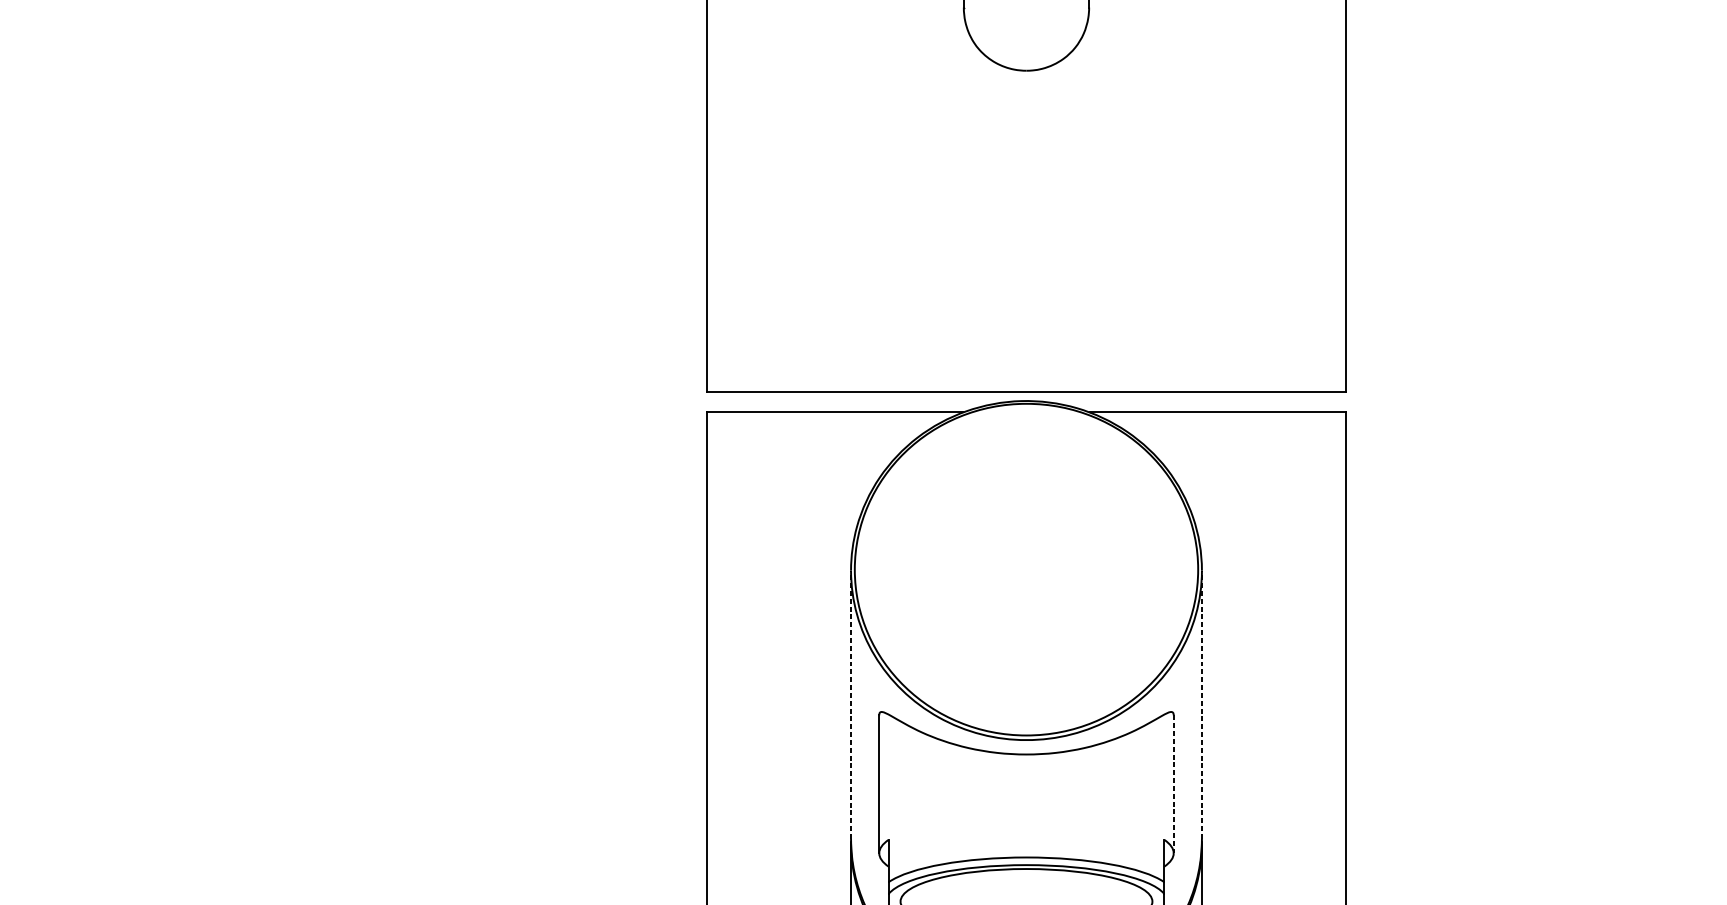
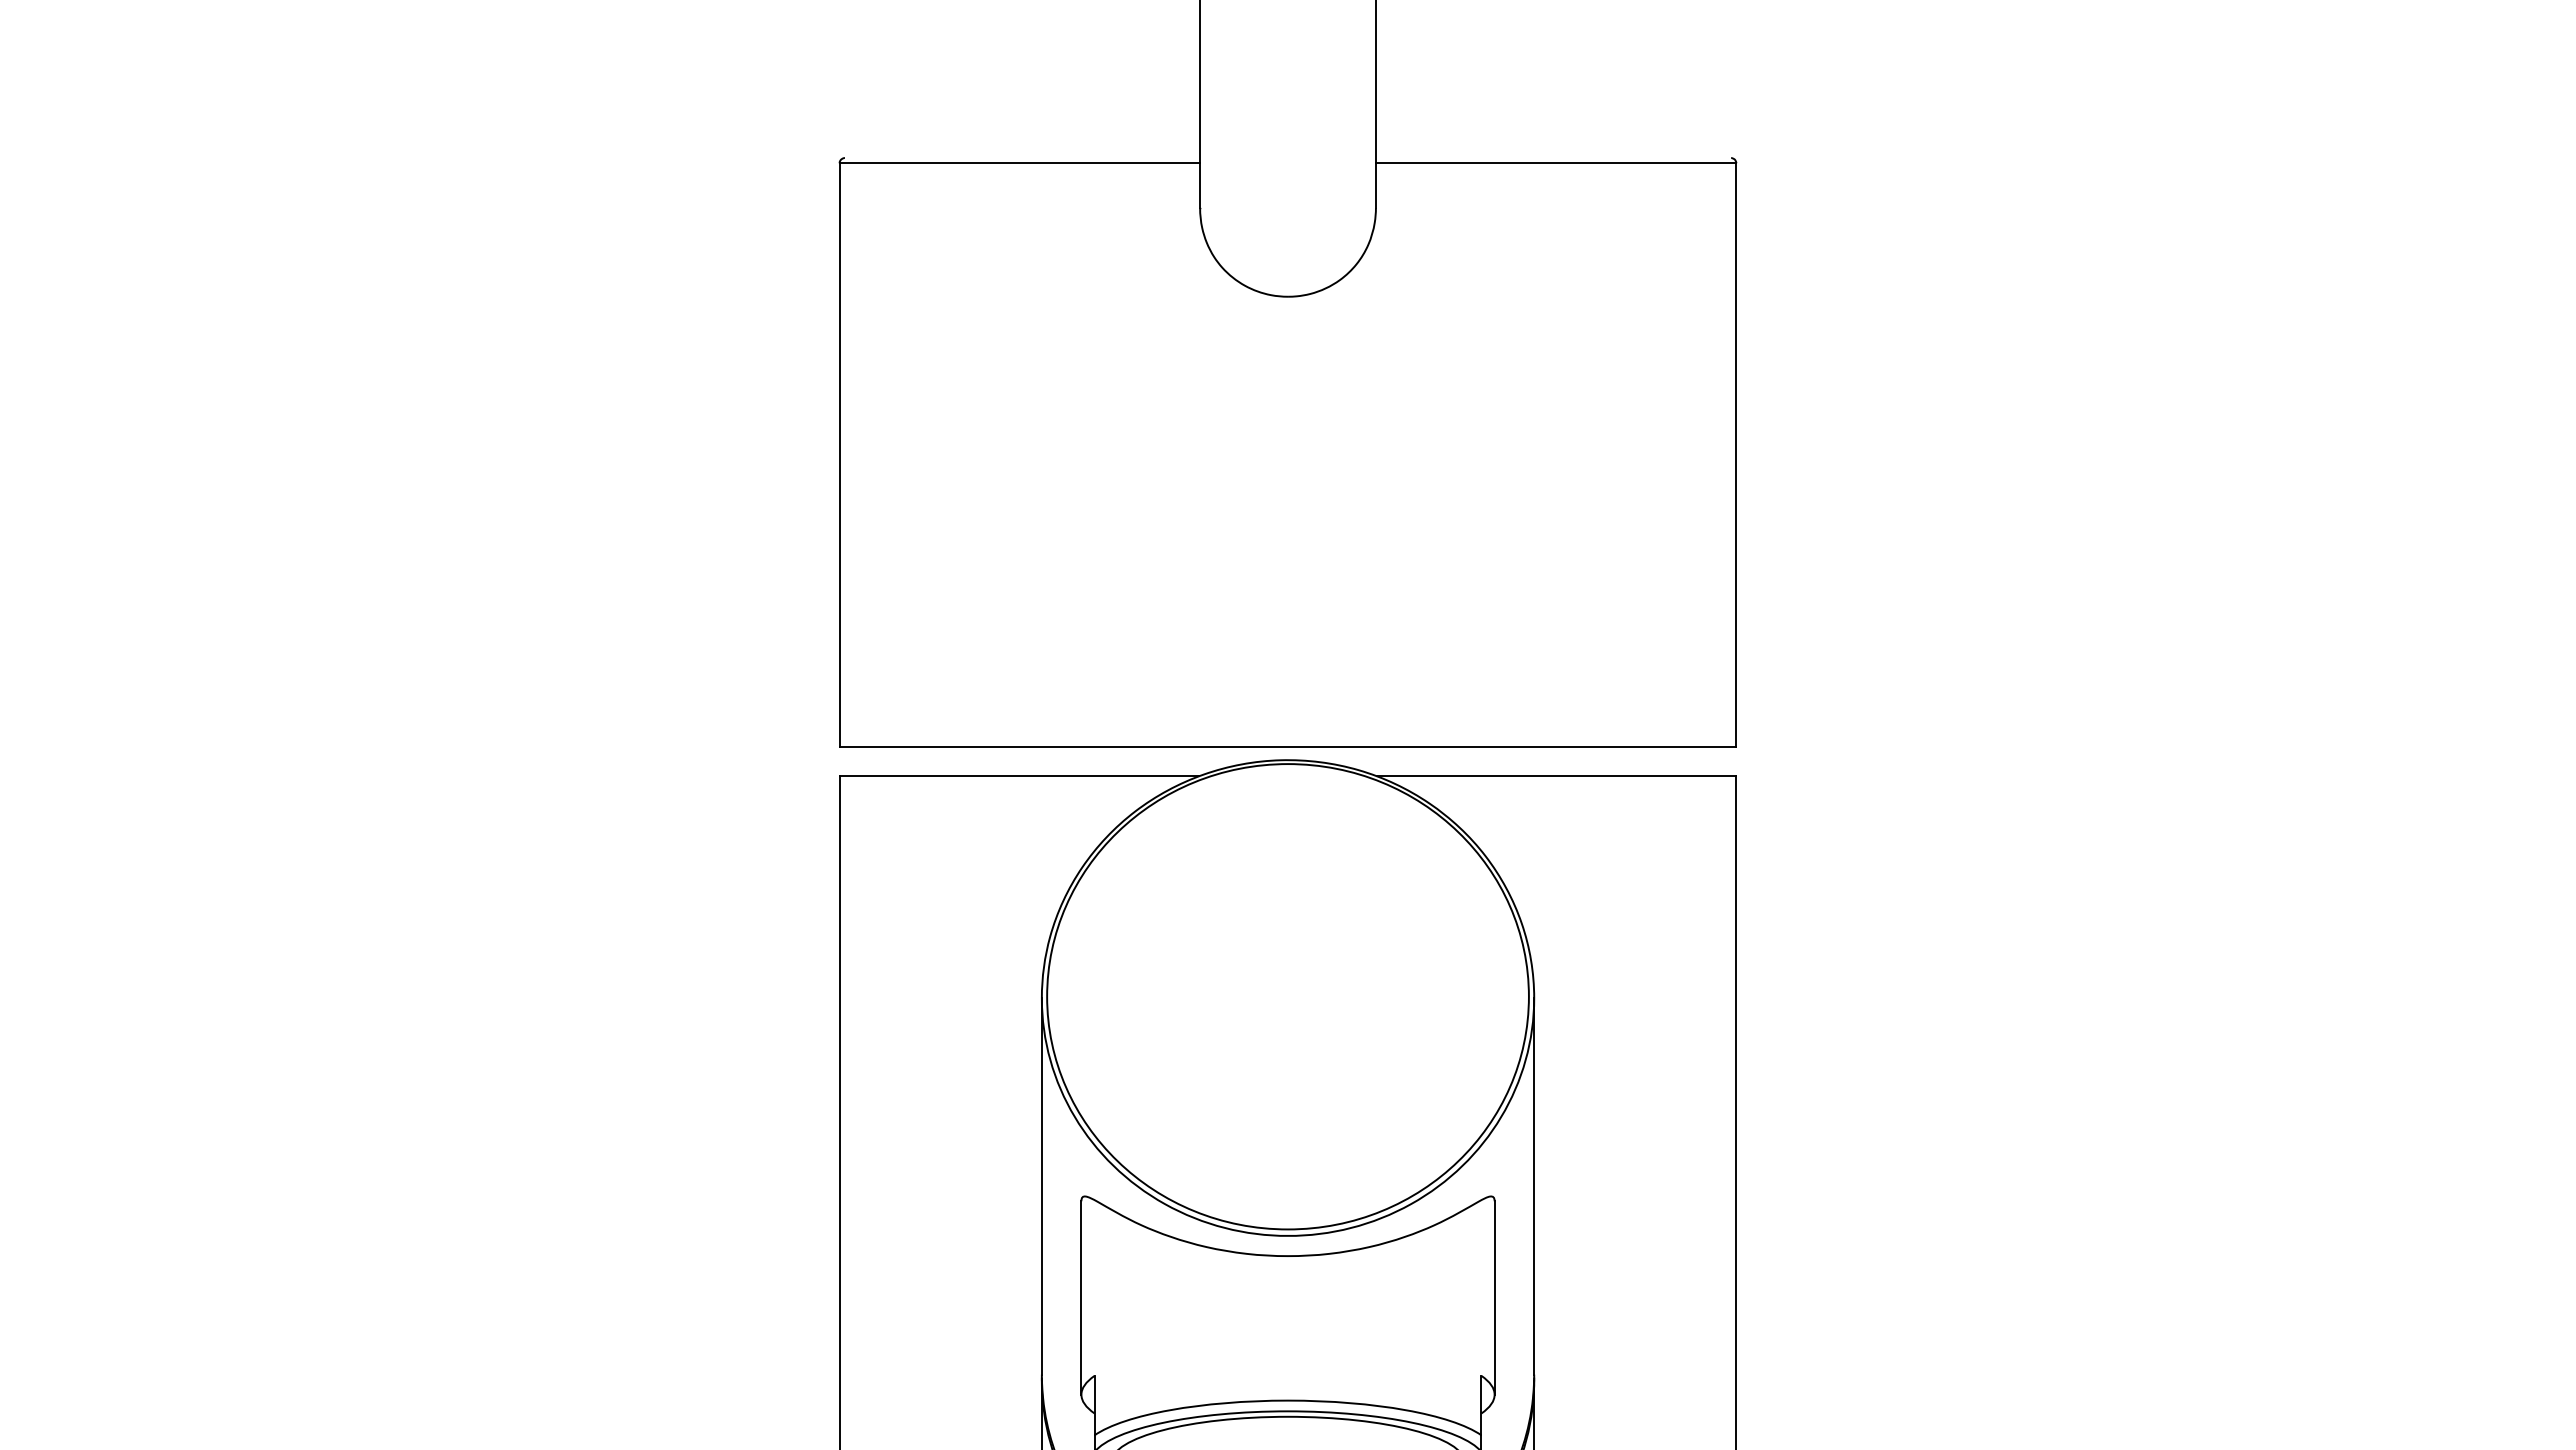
line: (850, 704) -> (1041, 1185), dashed -> solid
line: (1202, 704) -> (1534, 1185), dashed -> solid
line: (1173, 783) -> (1494, 1297), dashed -> solid

